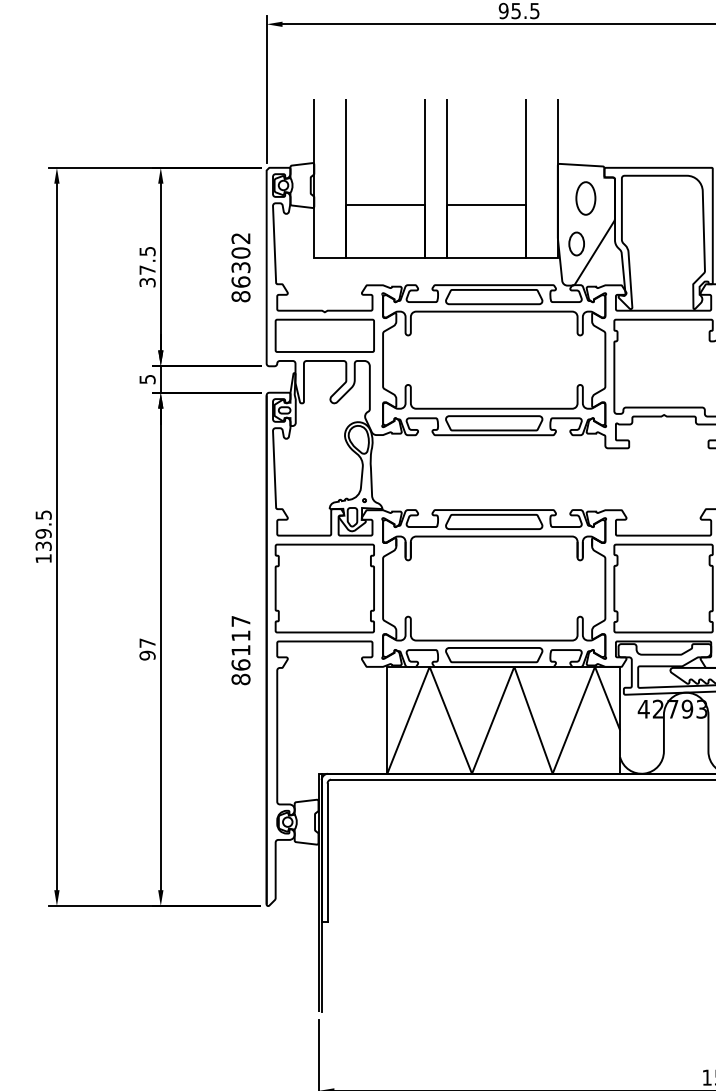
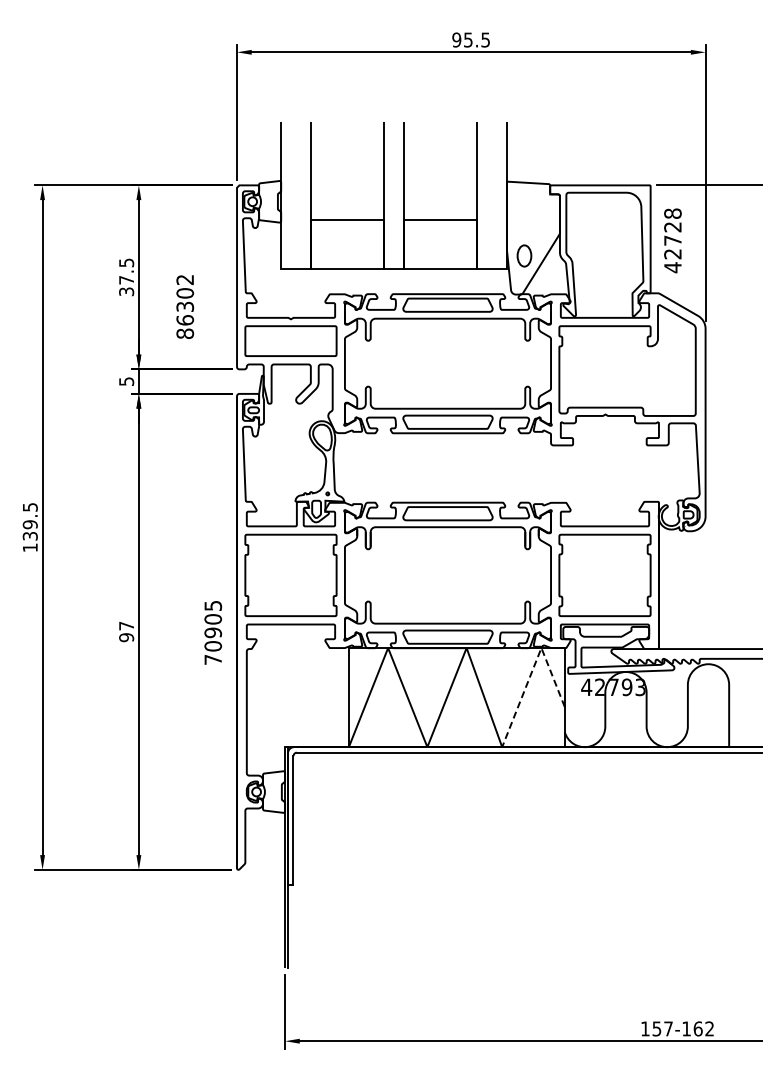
part: (585, 198) -> (532, 213), removed
text: (241, 267) -> (185, 306), moved
text: (241, 650) -> (213, 632), 86117 -> 70905
line: (586, 687) -> (533, 667), solid -> dashed

